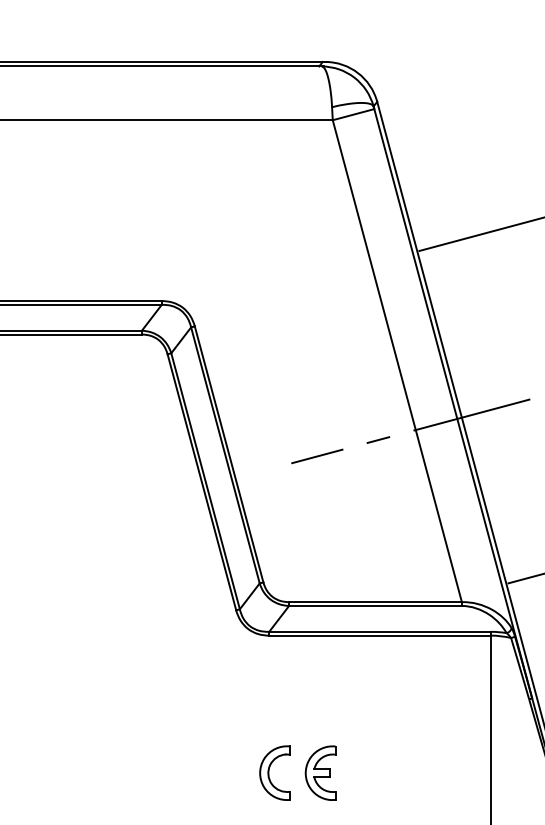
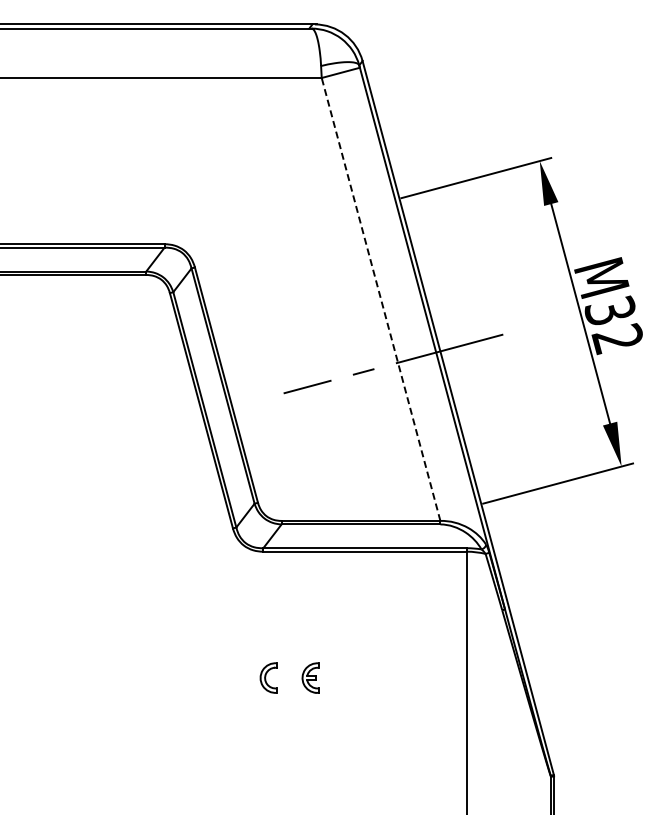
line: (396, 360) -> (380, 298), solid -> dashed
part: (274, 772) -> (268, 677), size x0.6
part: (320, 772) -> (310, 677), size x0.6

